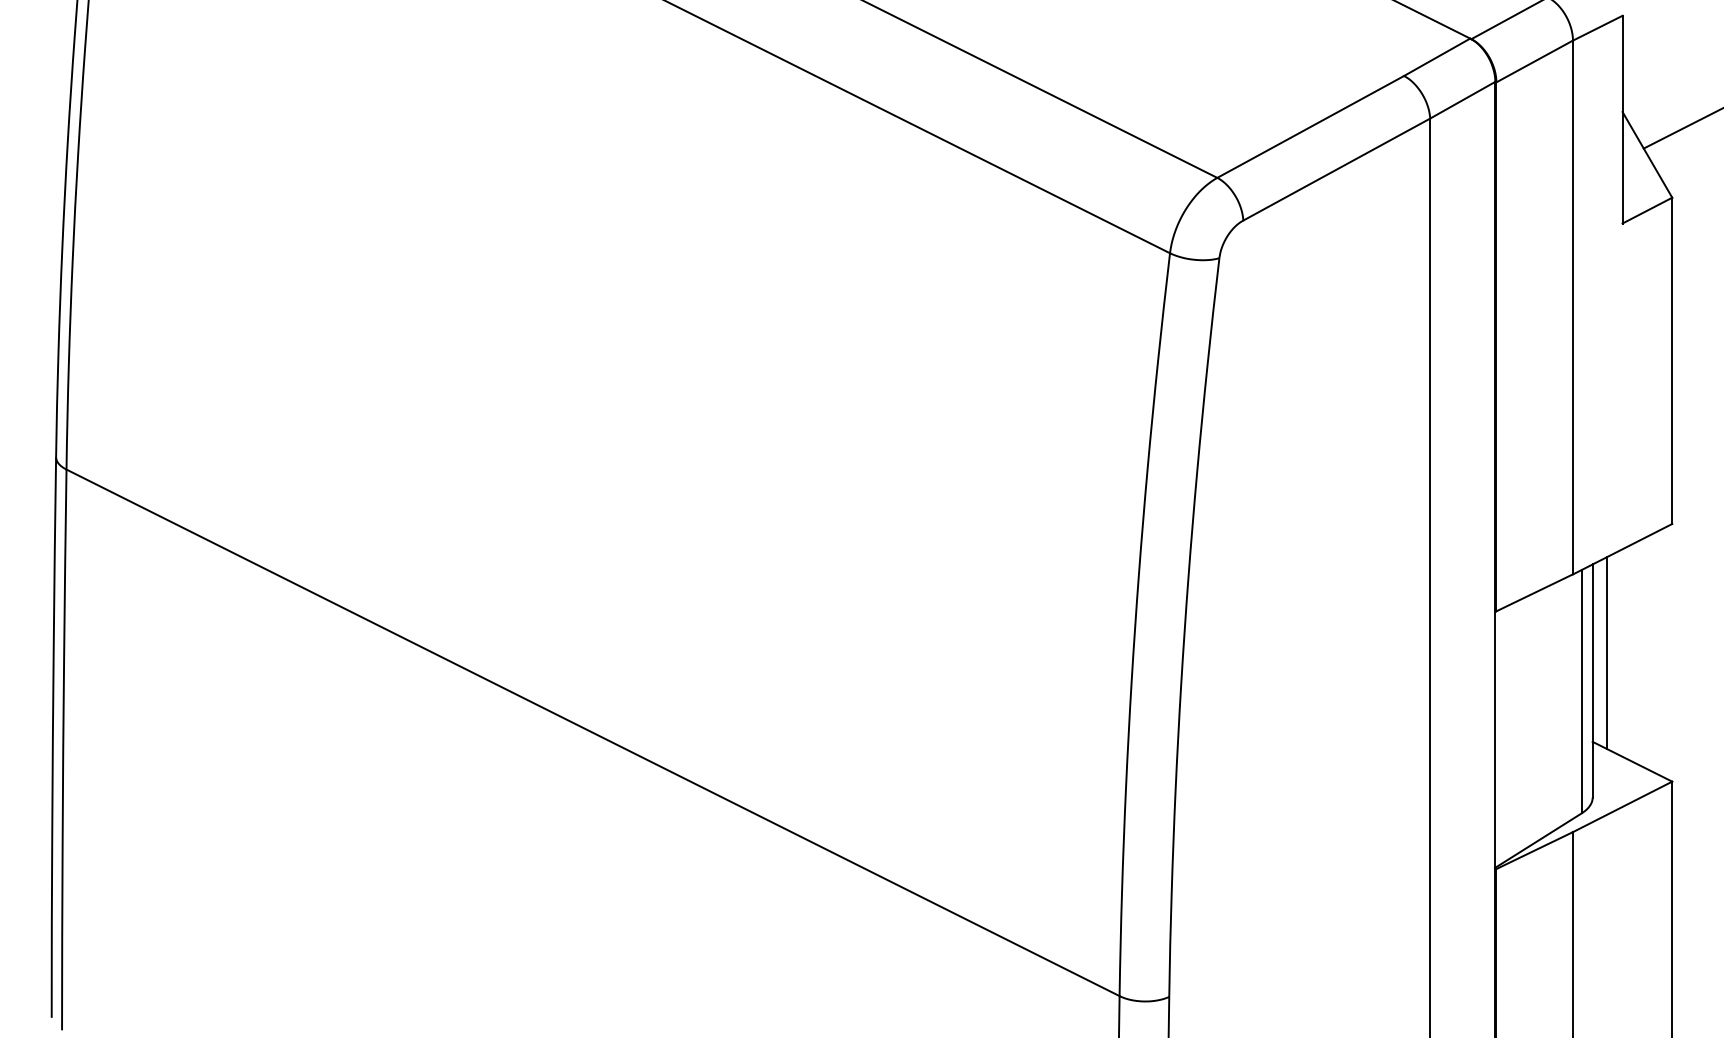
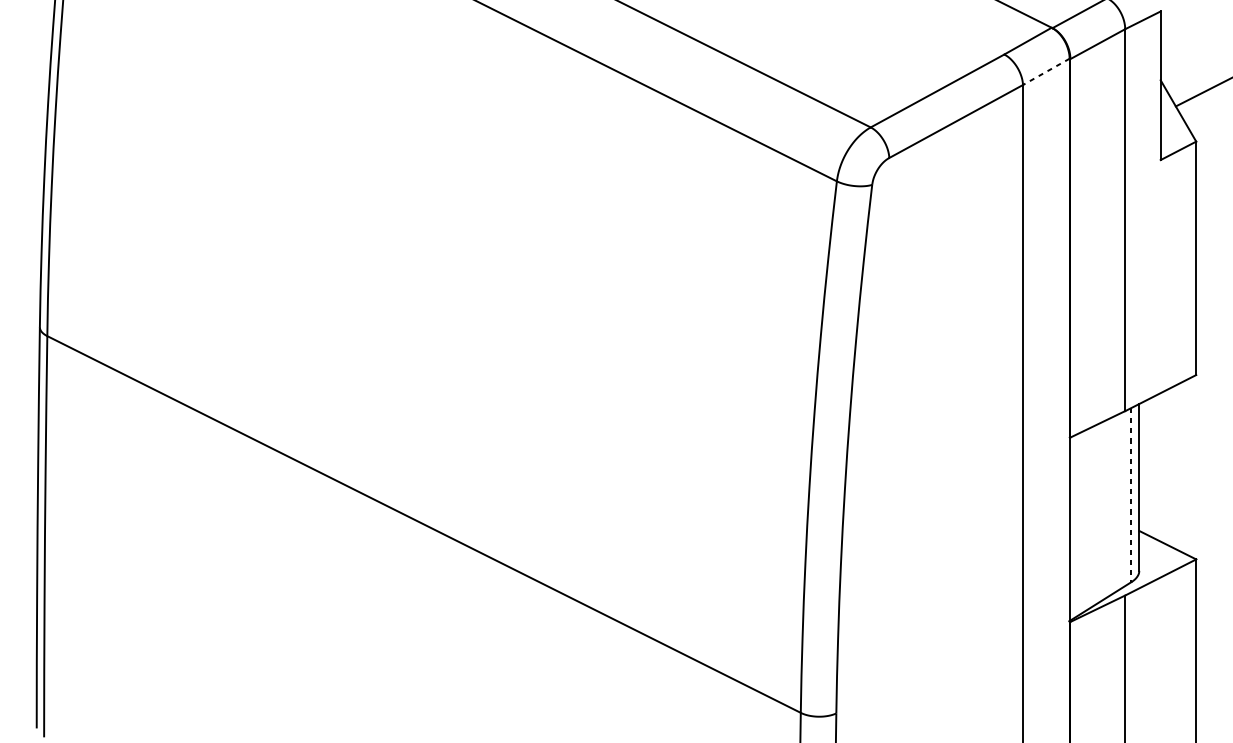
line: (1462, 100) -> (1046, 72), solid -> dashed
line: (1606, 652) -> (1149, 467), removed
line: (1581, 691) -> (1131, 494), solid -> dashed

